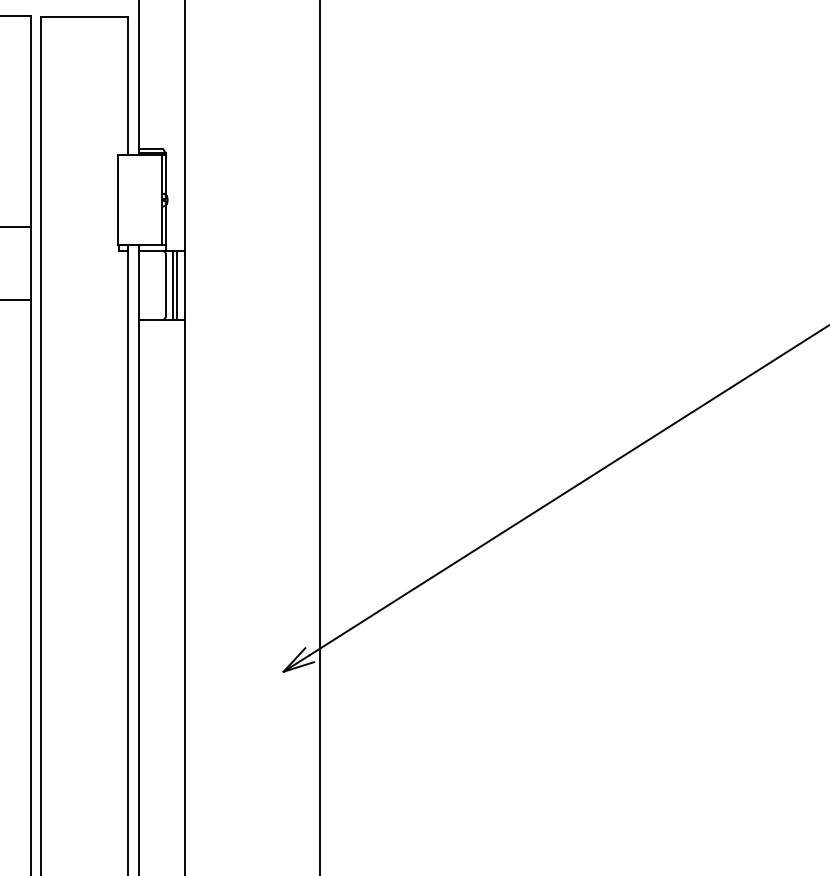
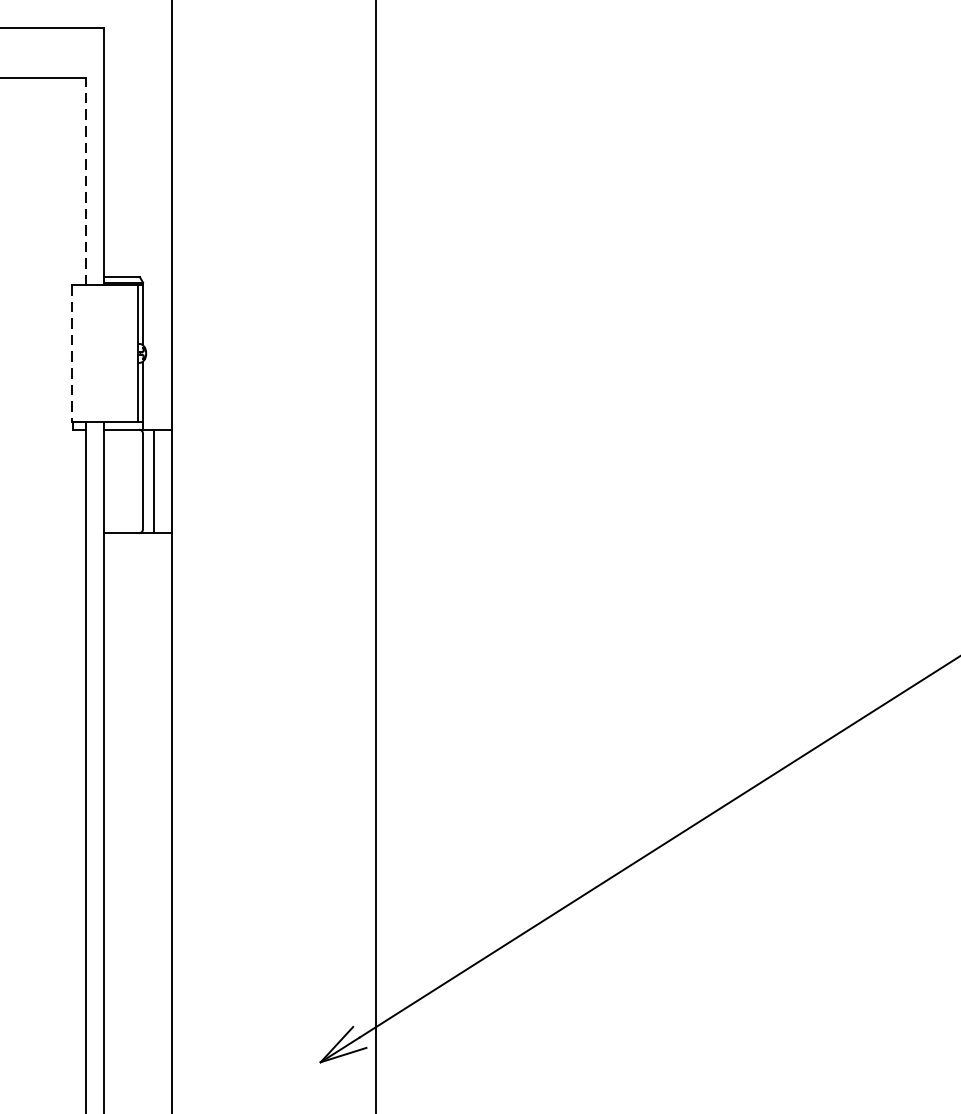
line: (127, 85) -> (85, 181), solid -> dashed
line: (118, 200) -> (72, 353), solid -> dashed
line: (177, 284) -> (161, 480), removed

